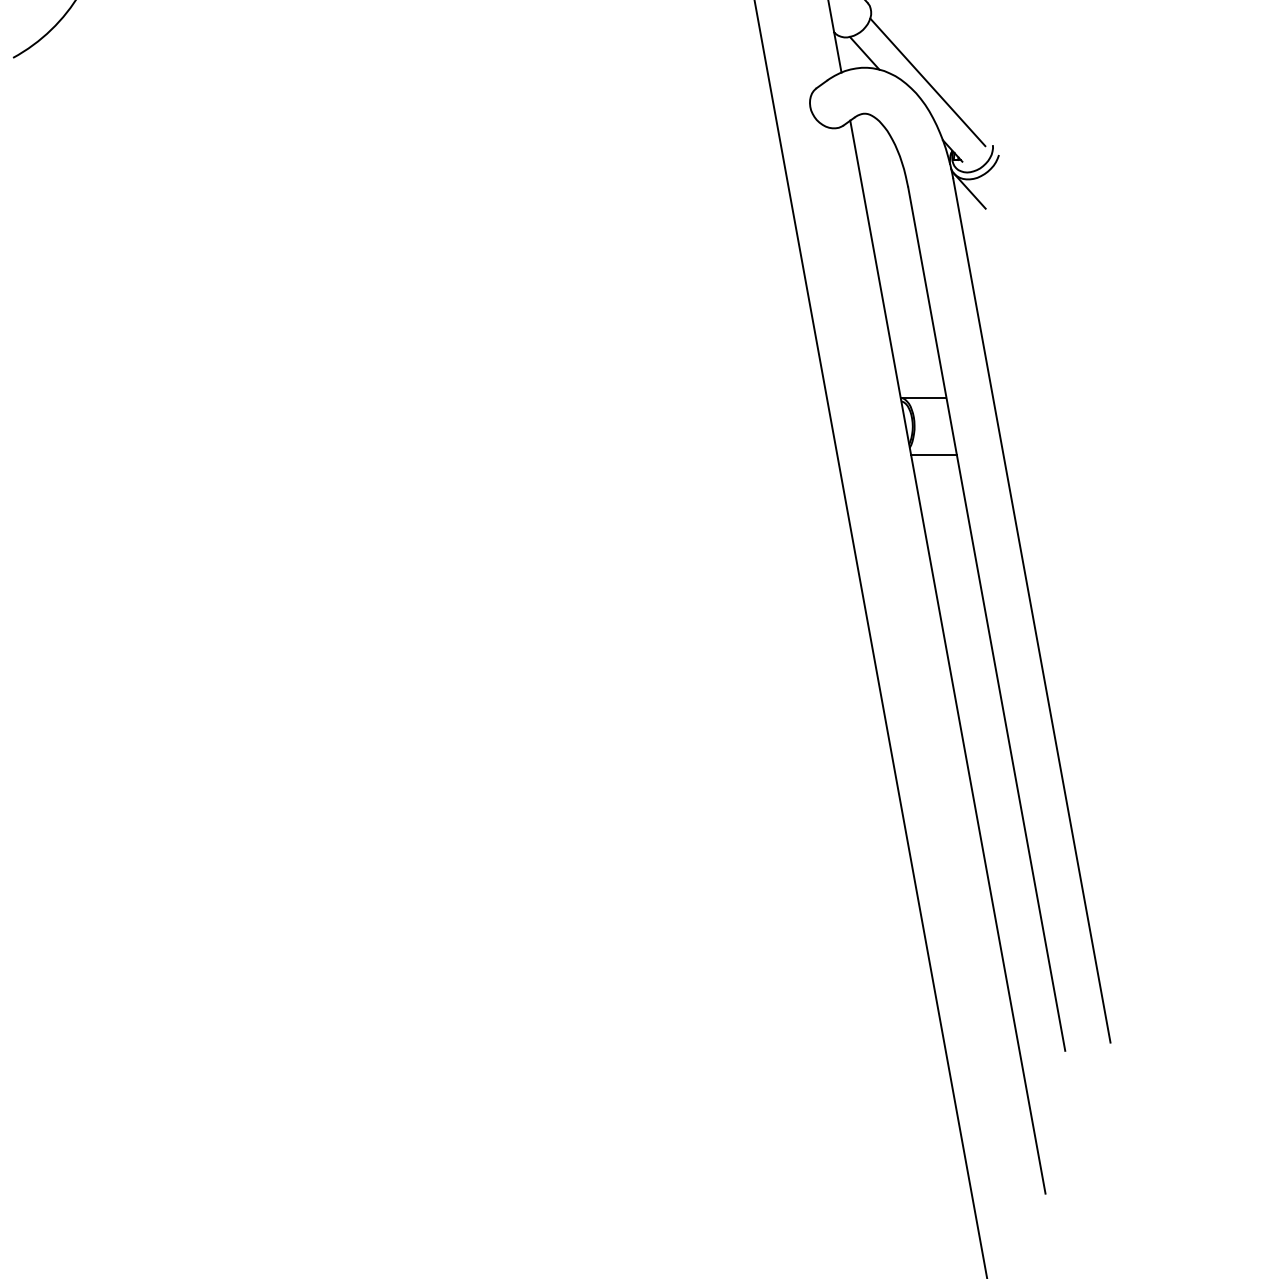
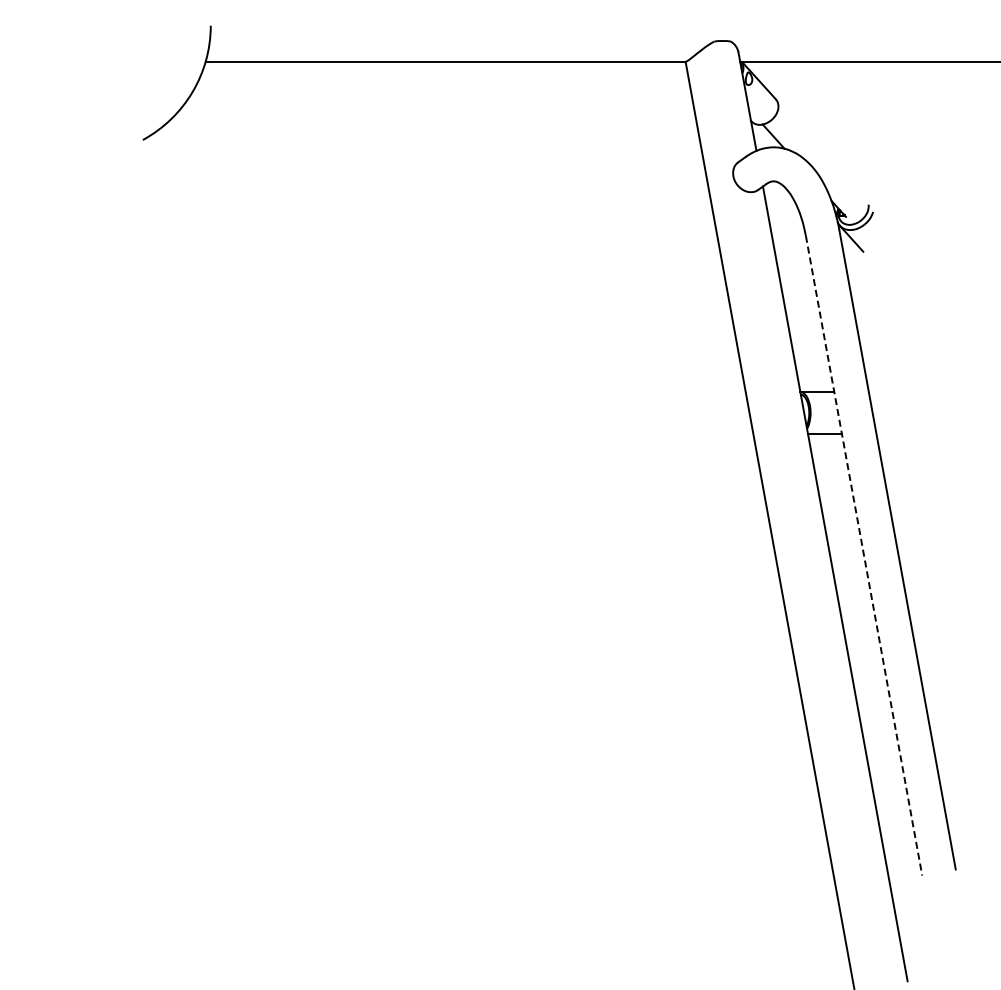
line: (927, 81) -> (820, 157), removed
line: (987, 620) -> (864, 556), solid -> dashed

